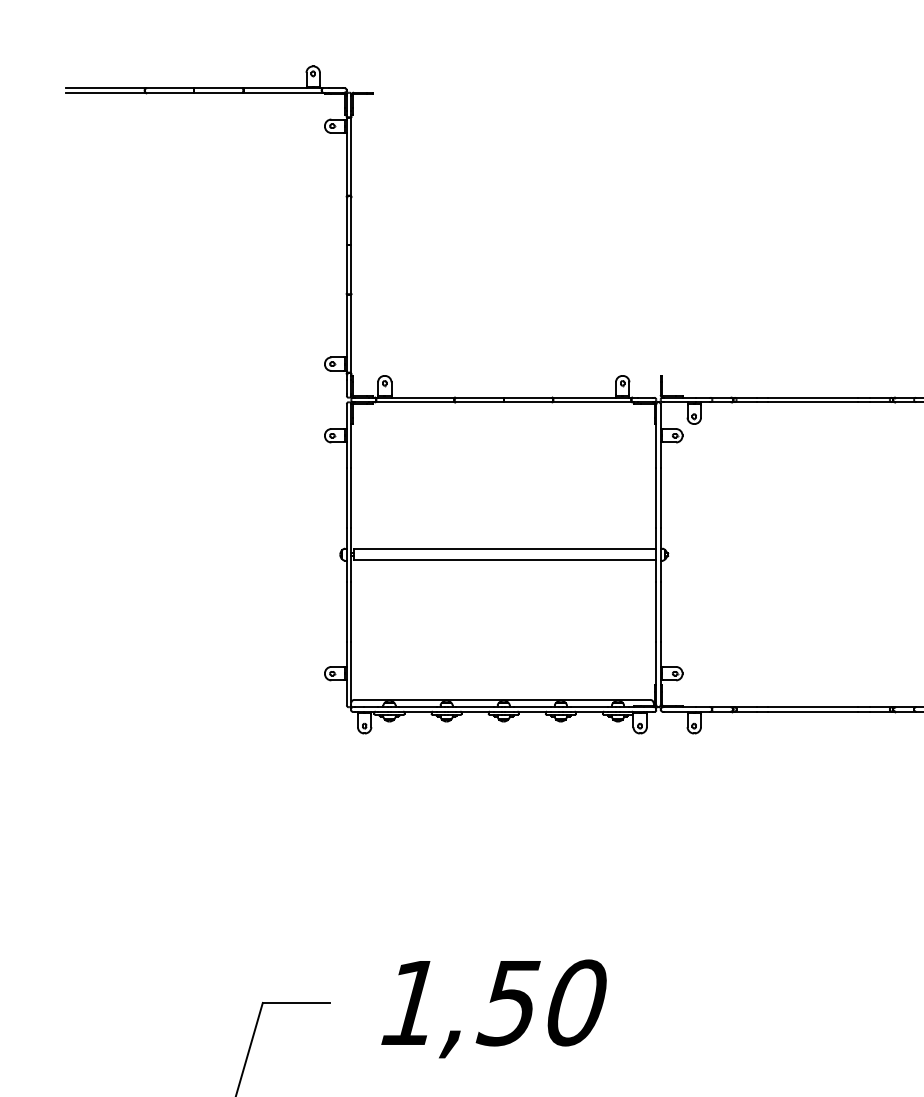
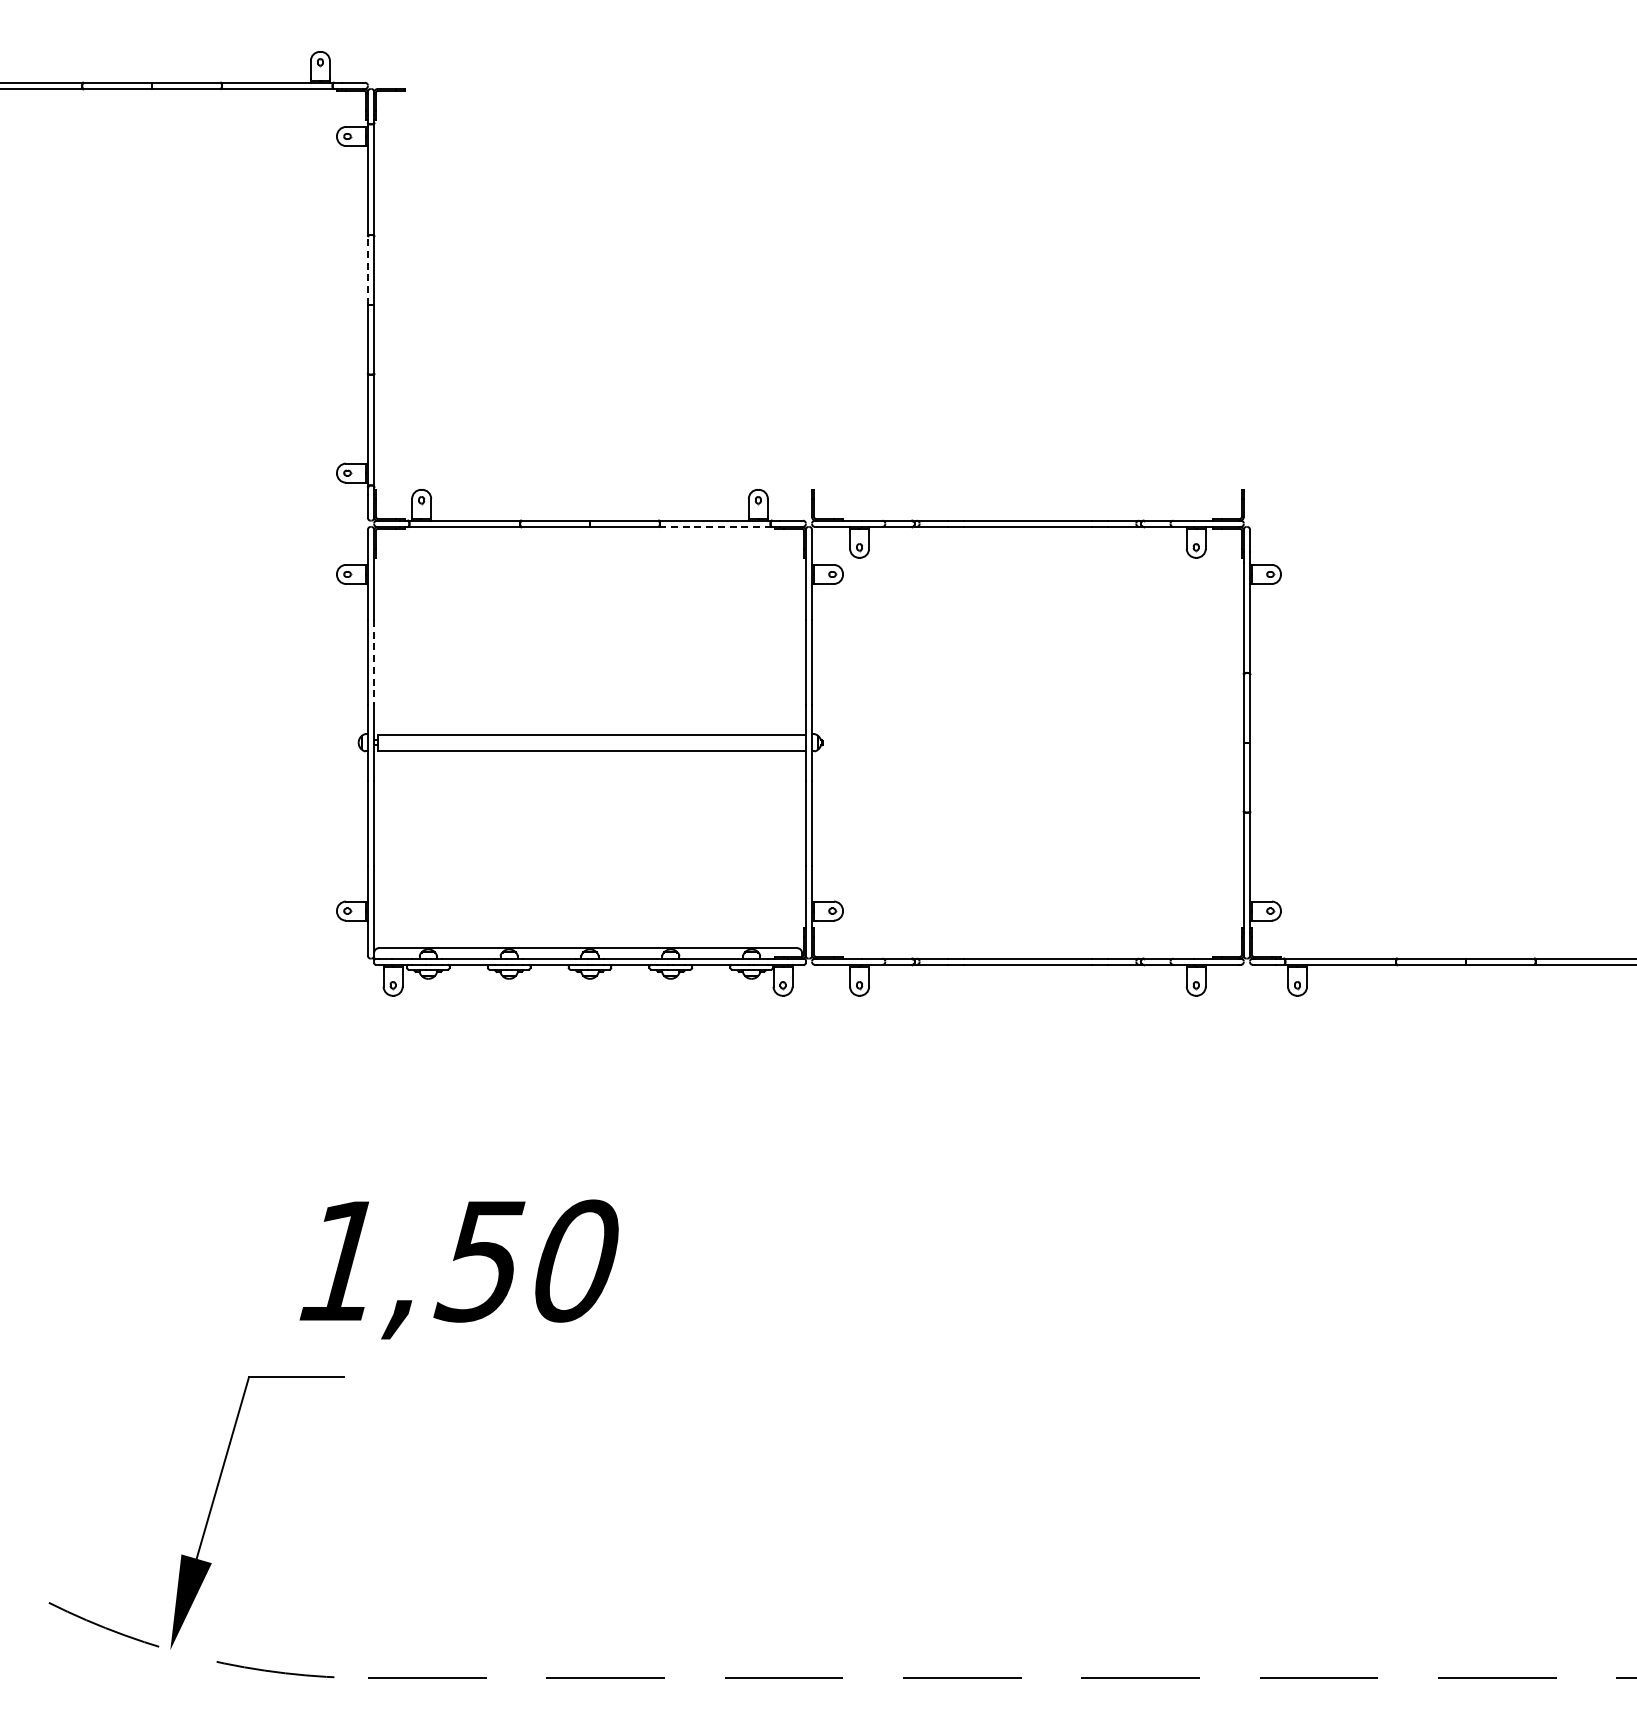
line: (346, 220) -> (367, 269), solid -> dashed
line: (591, 401) -> (714, 526), solid -> dashed
line: (351, 497) -> (374, 662), solid -> dashed
text: (493, 1008) -> (458, 1269), moved

